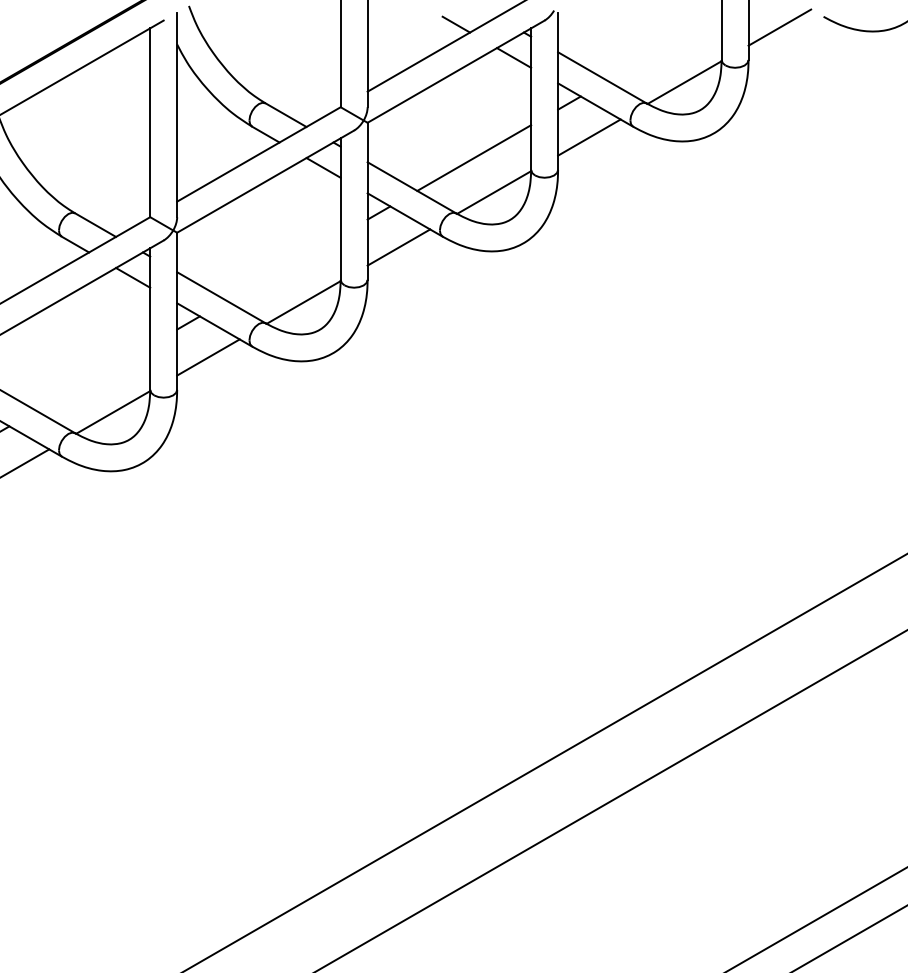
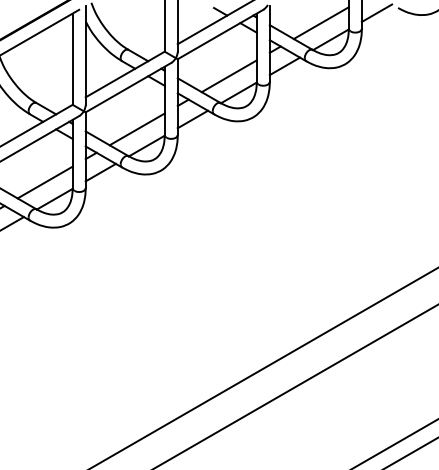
line: (662, 48) -> (320, 23), added
line: (282, 268) -> (136, 129), added
line: (91, 377) -> (44, 182), added

